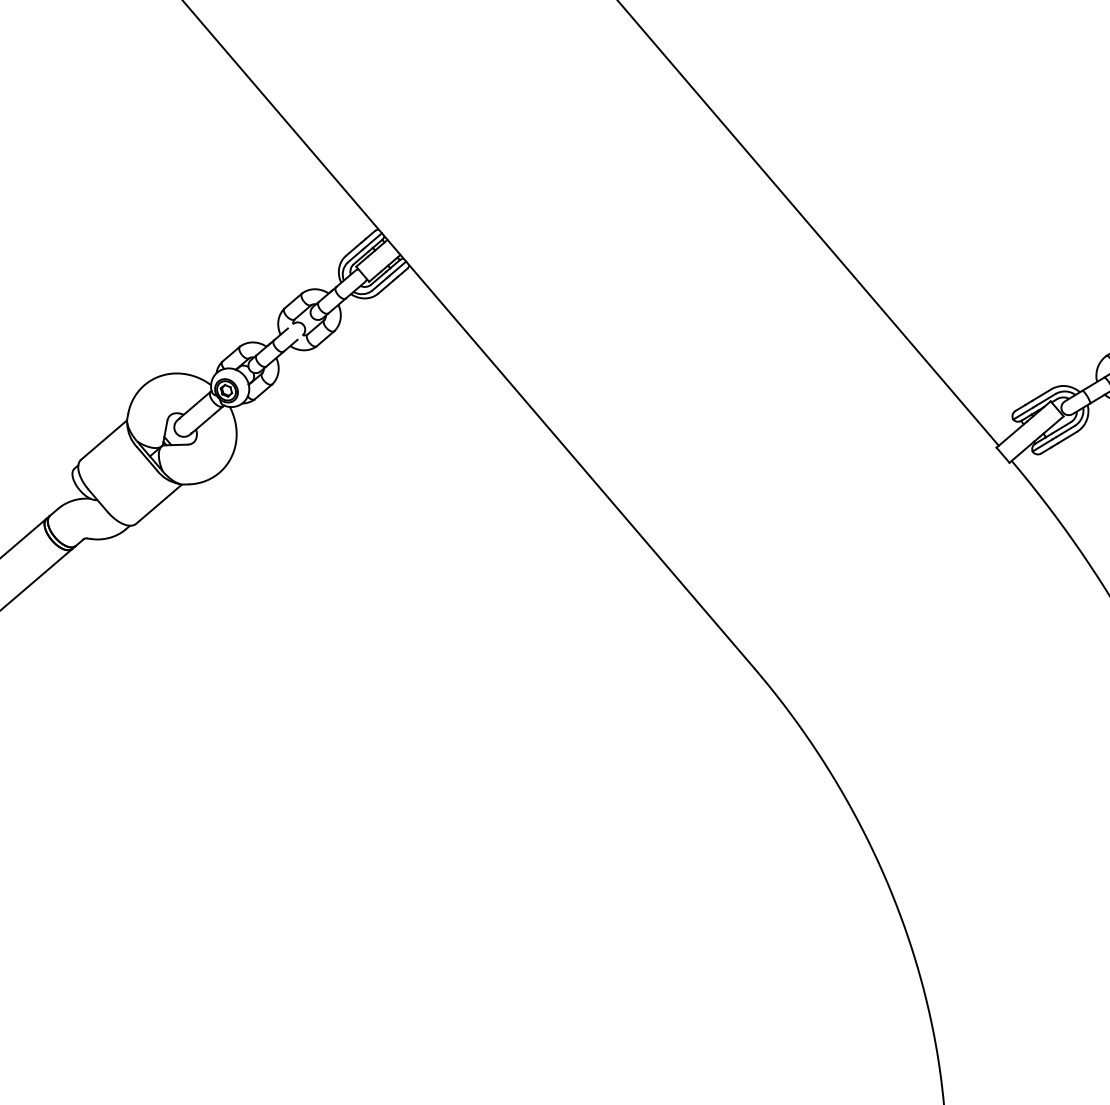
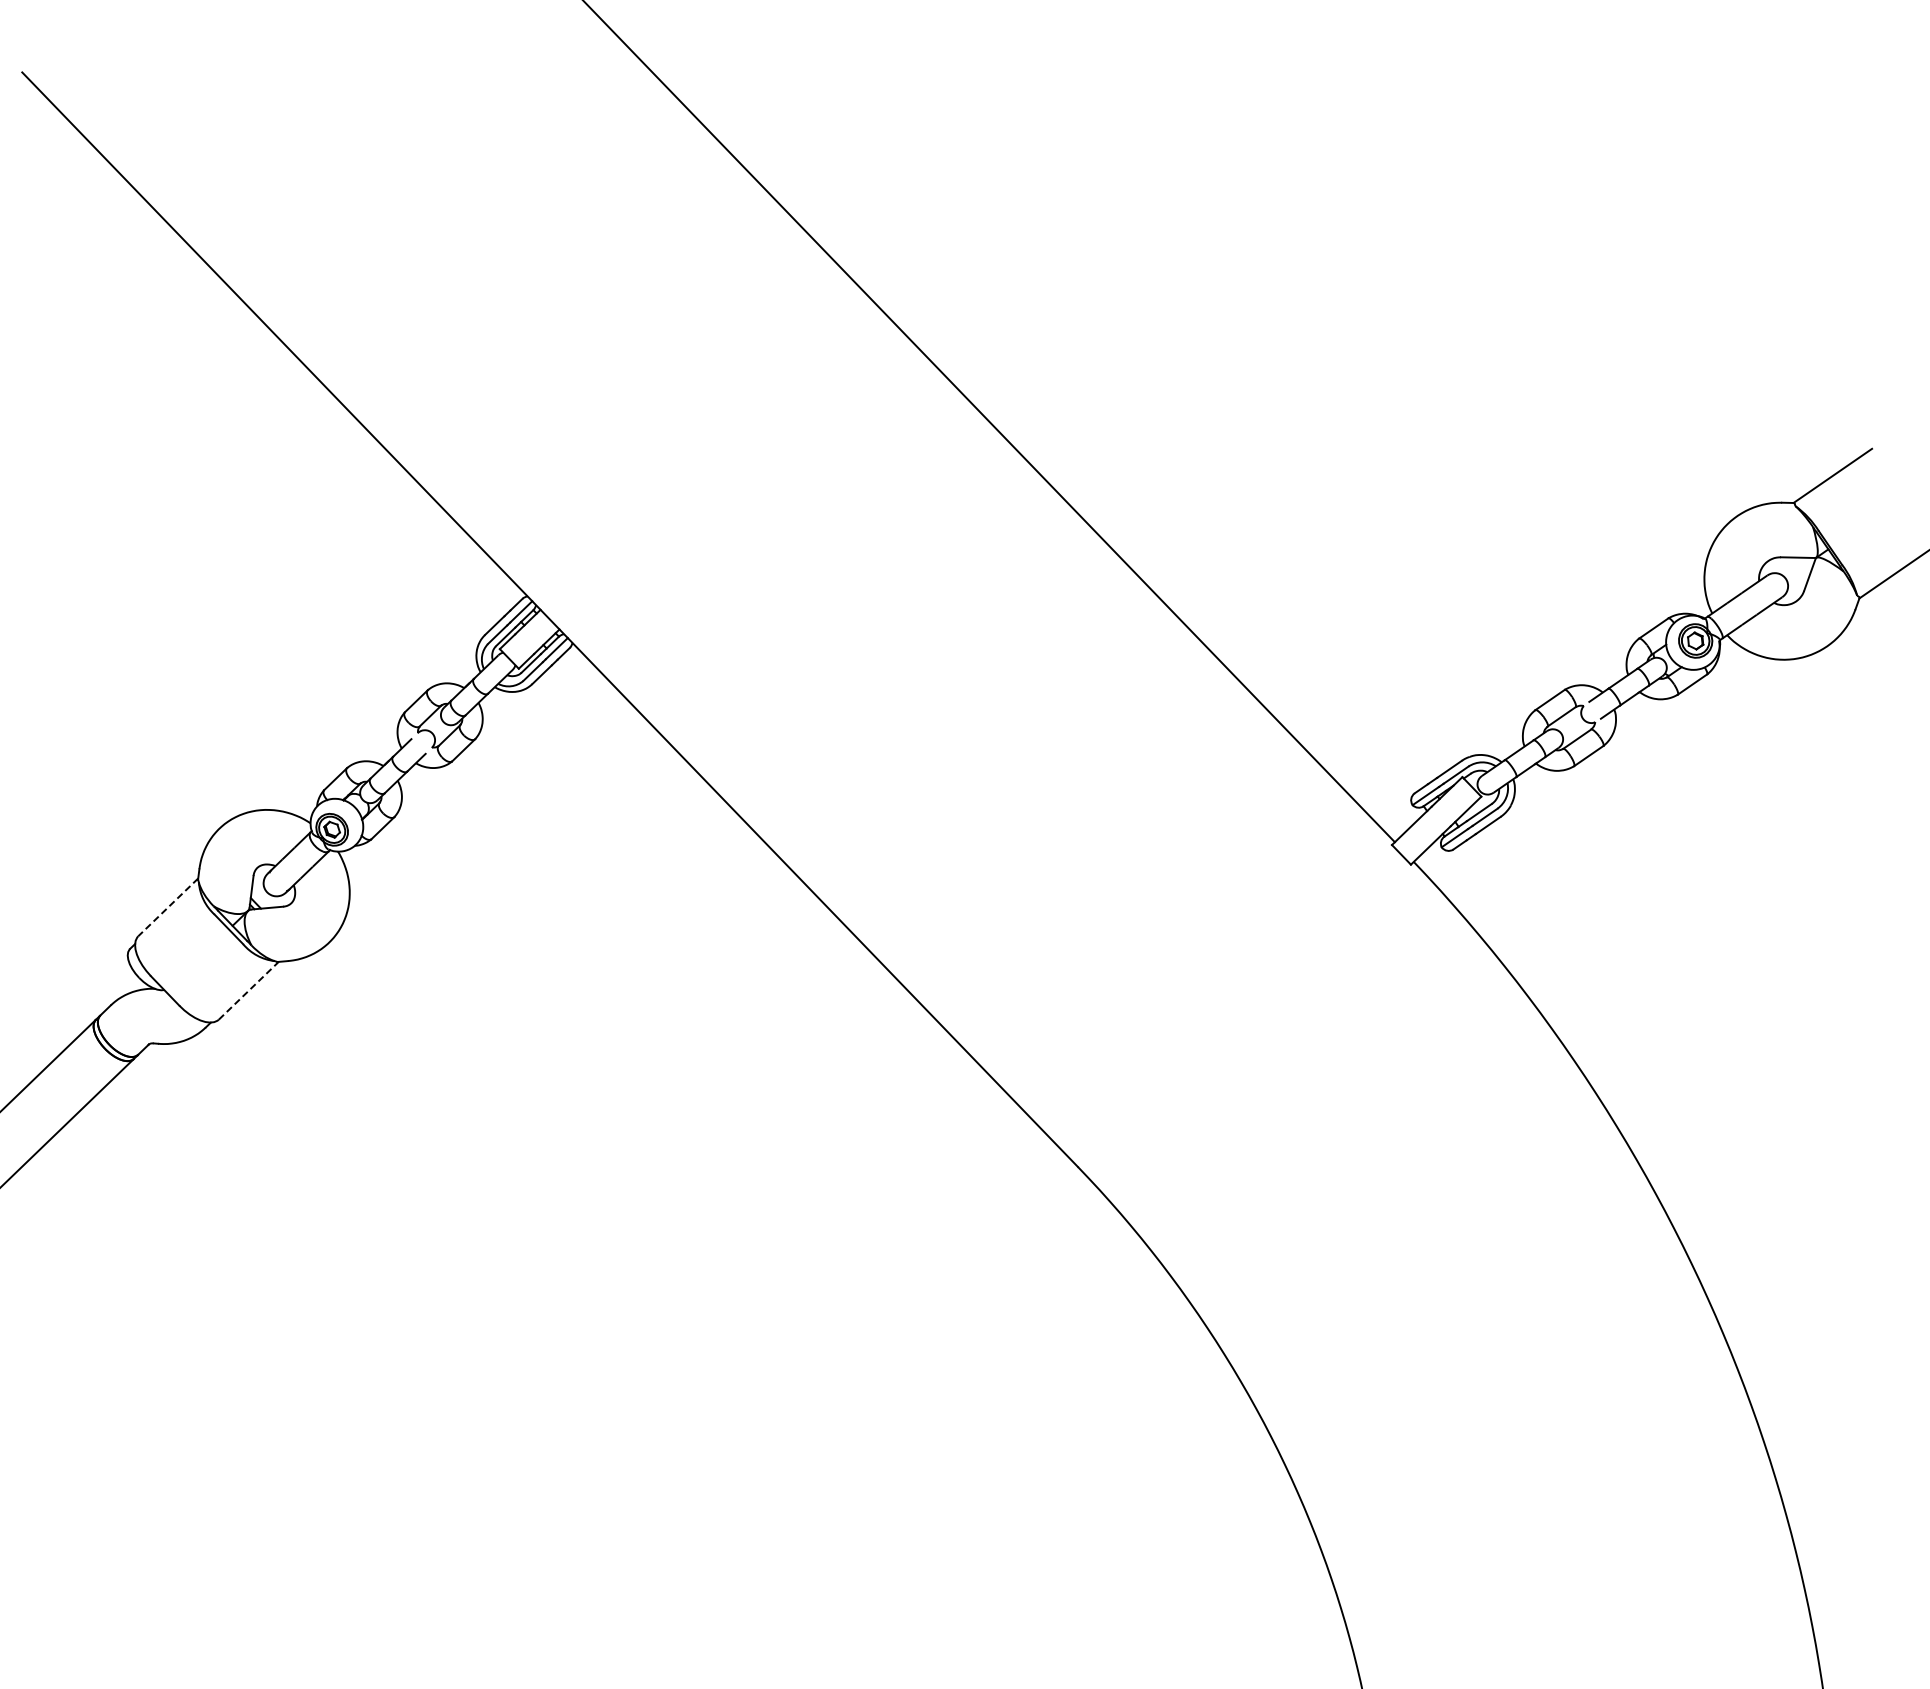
line: (104, 440) -> (168, 907), solid -> dashed
line: (158, 504) -> (248, 990), solid -> dashed

